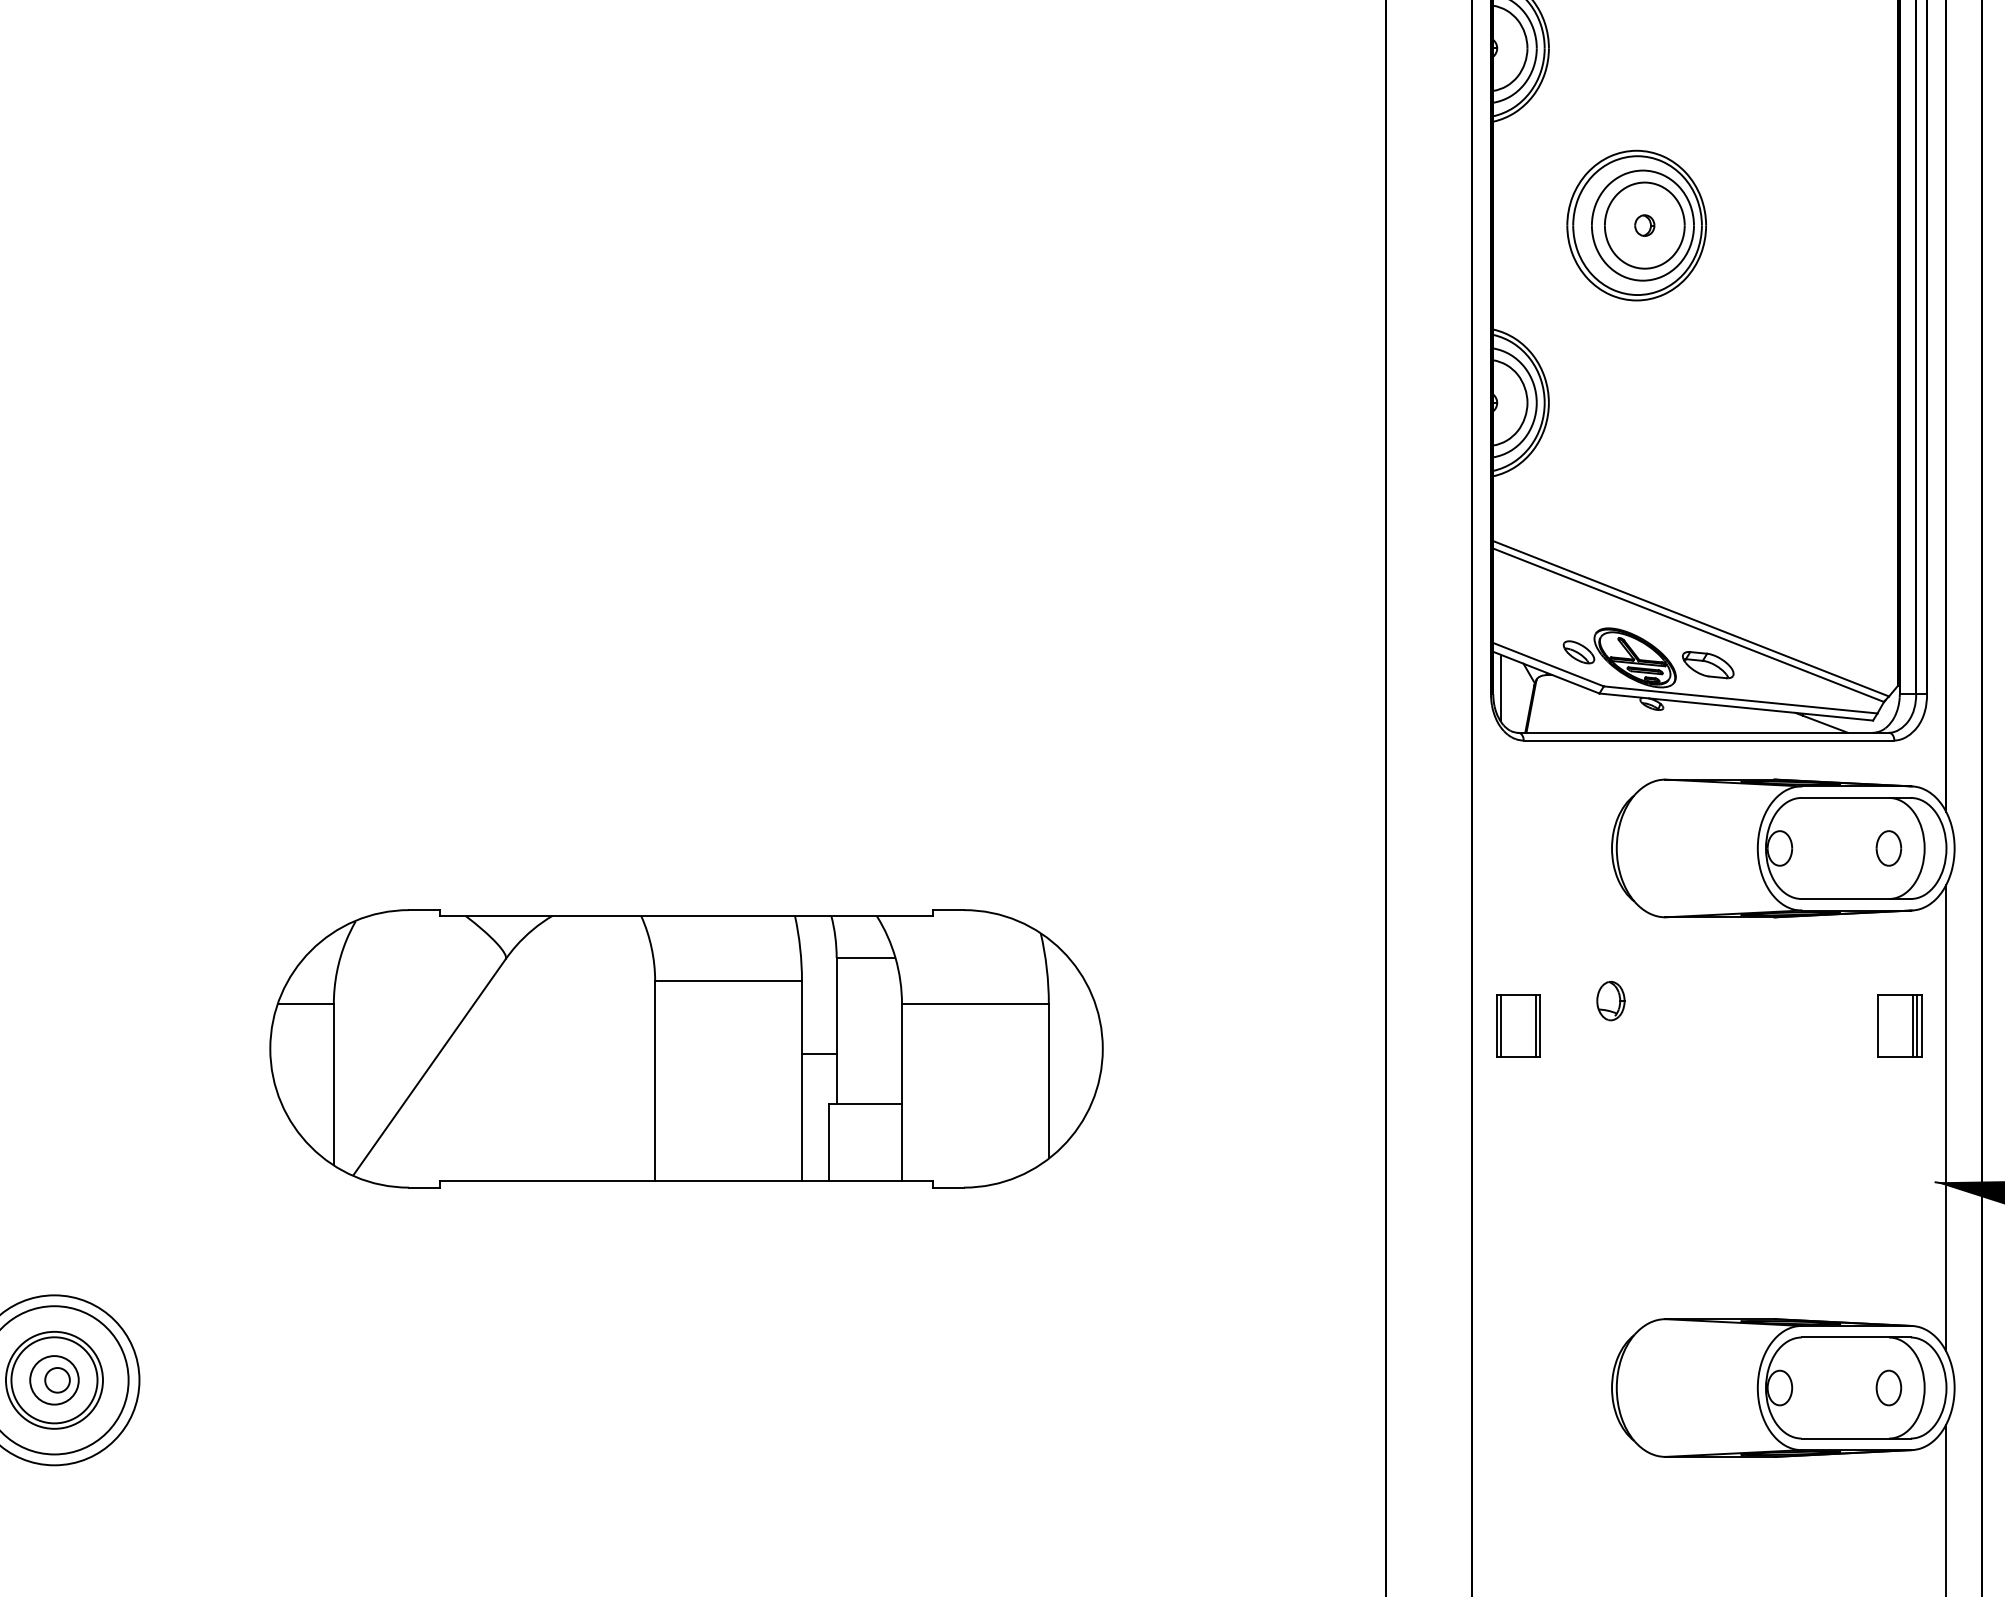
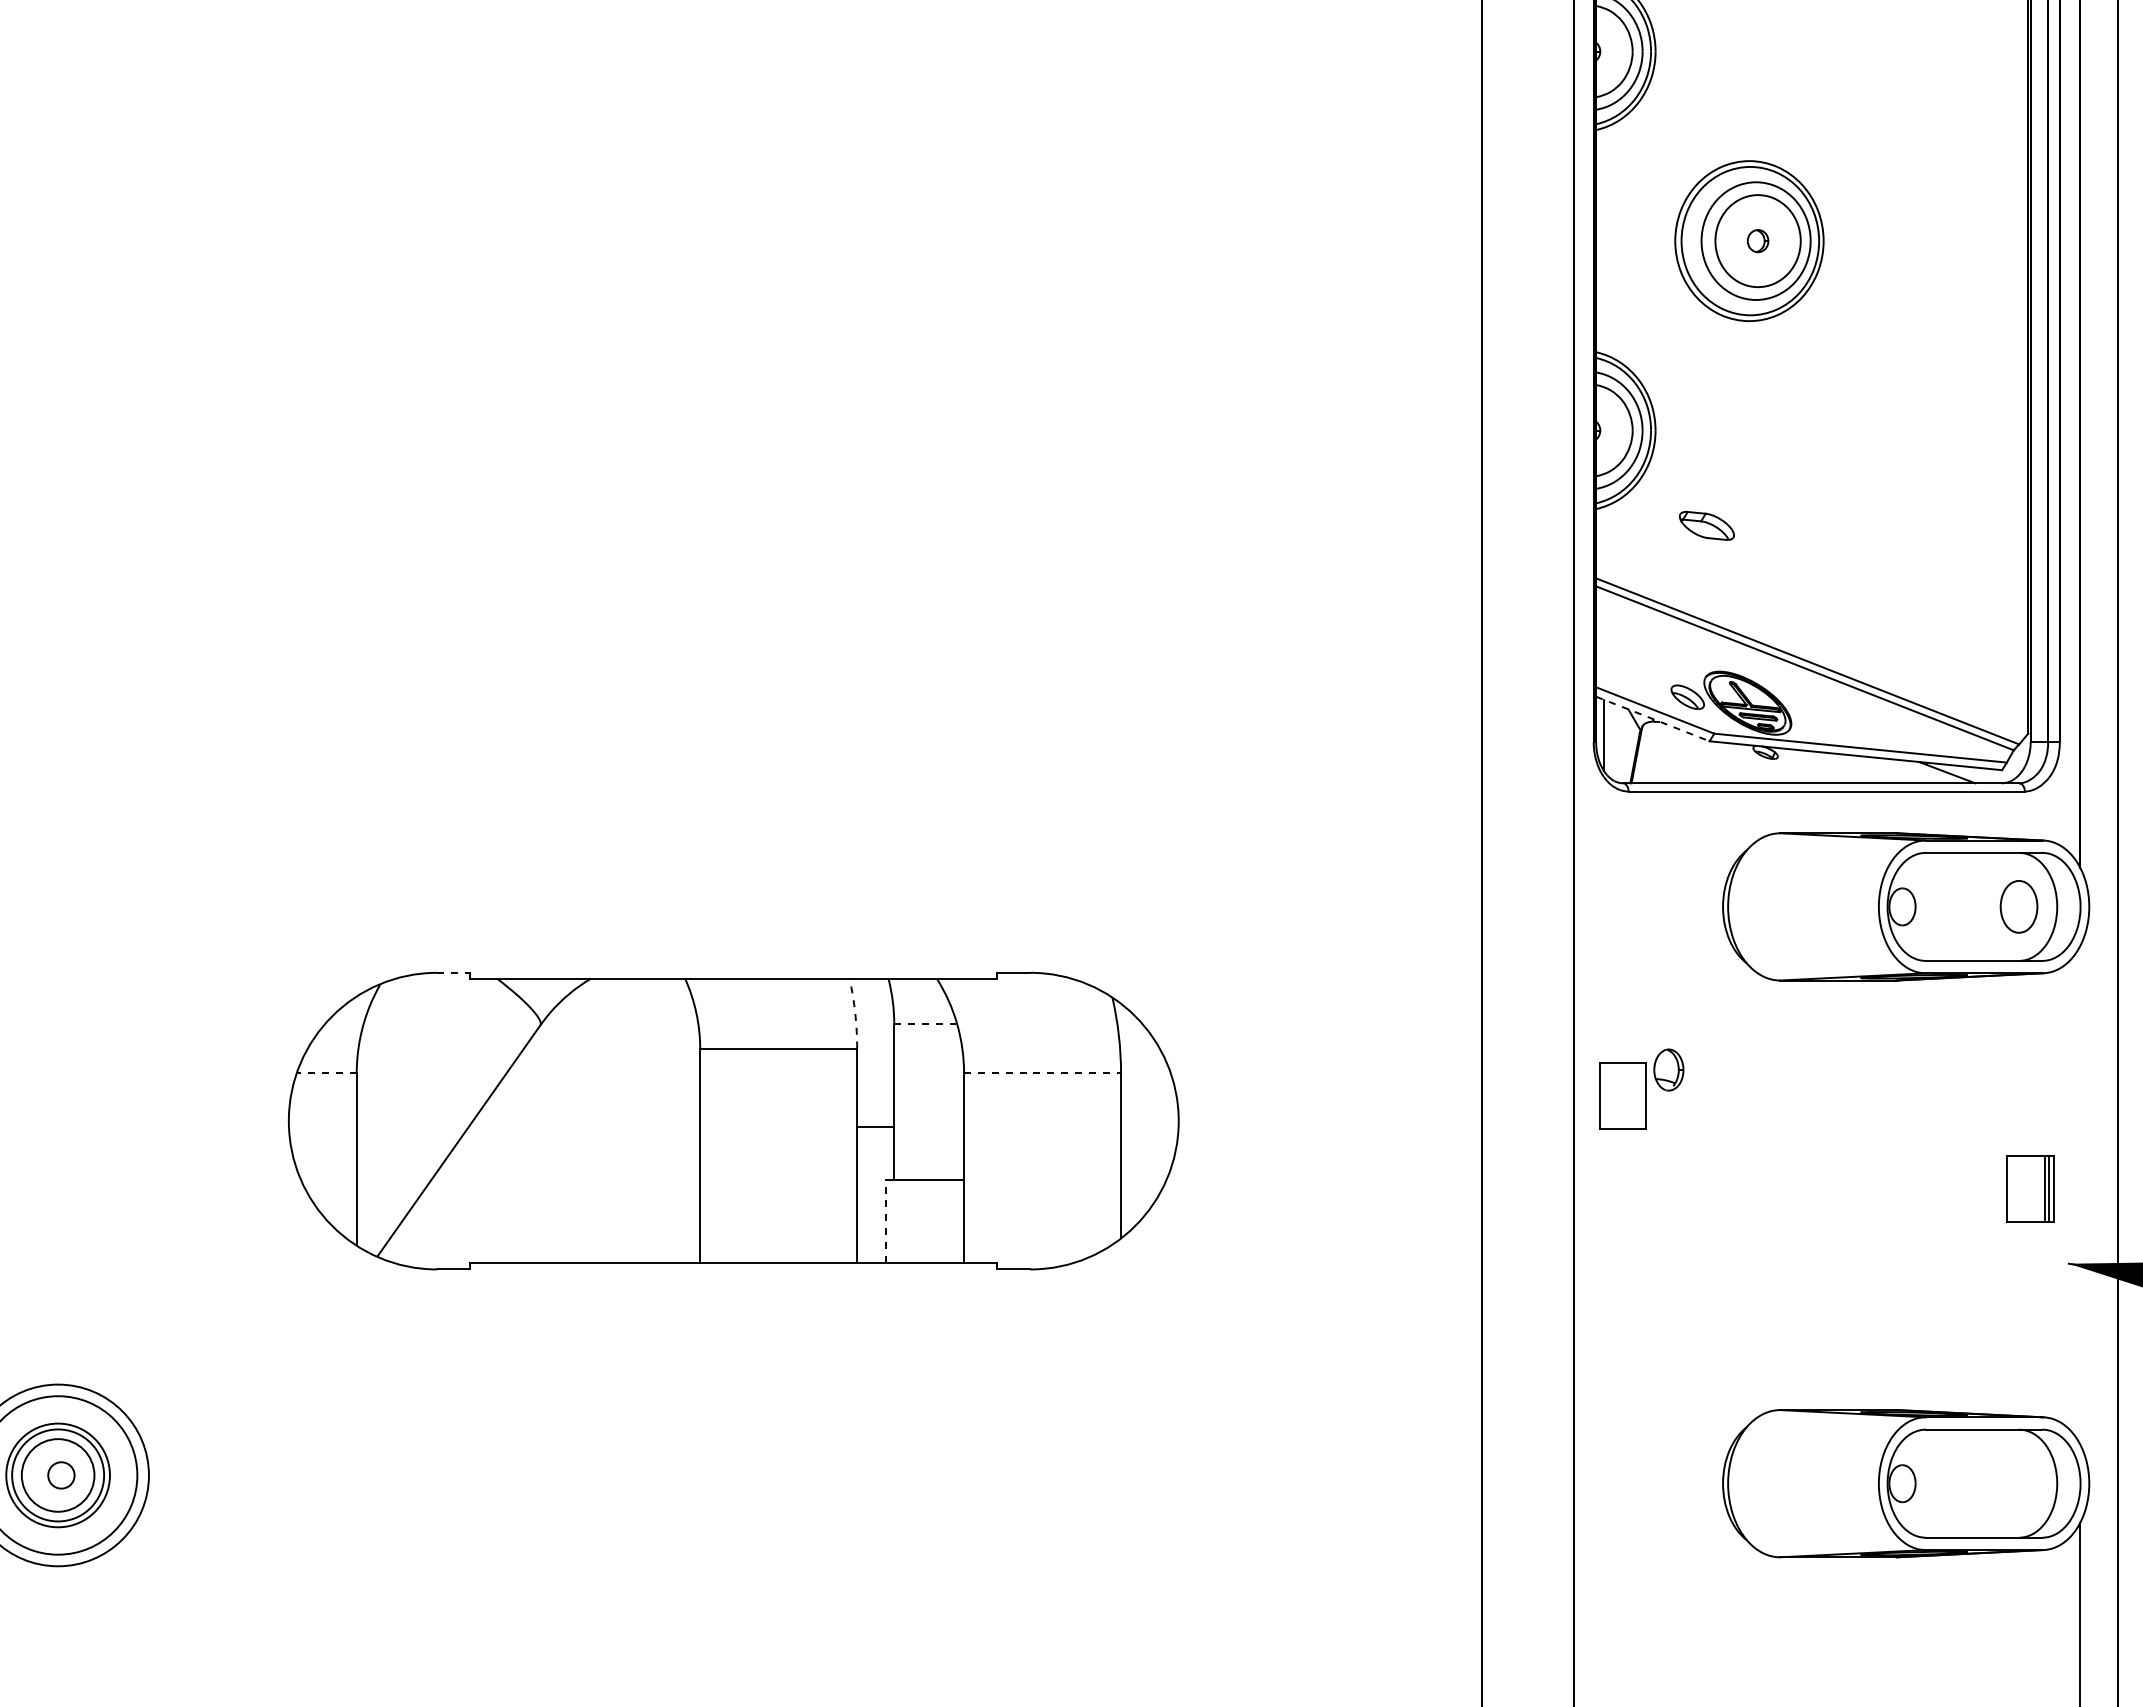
part: (1707, 664) -> (1706, 525), moved
line: (1546, 673) -> (1652, 719), solid -> dashed
part: (1888, 848) -> (2018, 906), size x1.4
line: (425, 909) -> (454, 972), solid -> dashed
arc: (800, 948) -> (855, 1013), solid -> dashed
line: (865, 957) -> (925, 1023), solid -> dashed
part: (1610, 1000) -> (1668, 1069), moved
line: (305, 1004) -> (326, 1073), solid -> dashed
line: (976, 1004) -> (1043, 1073), solid -> dashed
part: (1899, 1024) -> (2030, 1188), moved
line: (1501, 1025) -> (1604, 1096), removed
line: (1535, 1025) -> (1641, 1096), removed
line: (1945, 1118) -> (2079, 1195), removed
line: (829, 1142) -> (886, 1221), solid -> dashed
circle: (54, 1380) -> (58, 1475), size x1.4
part: (1889, 1387) -> (2019, 1483), removed

